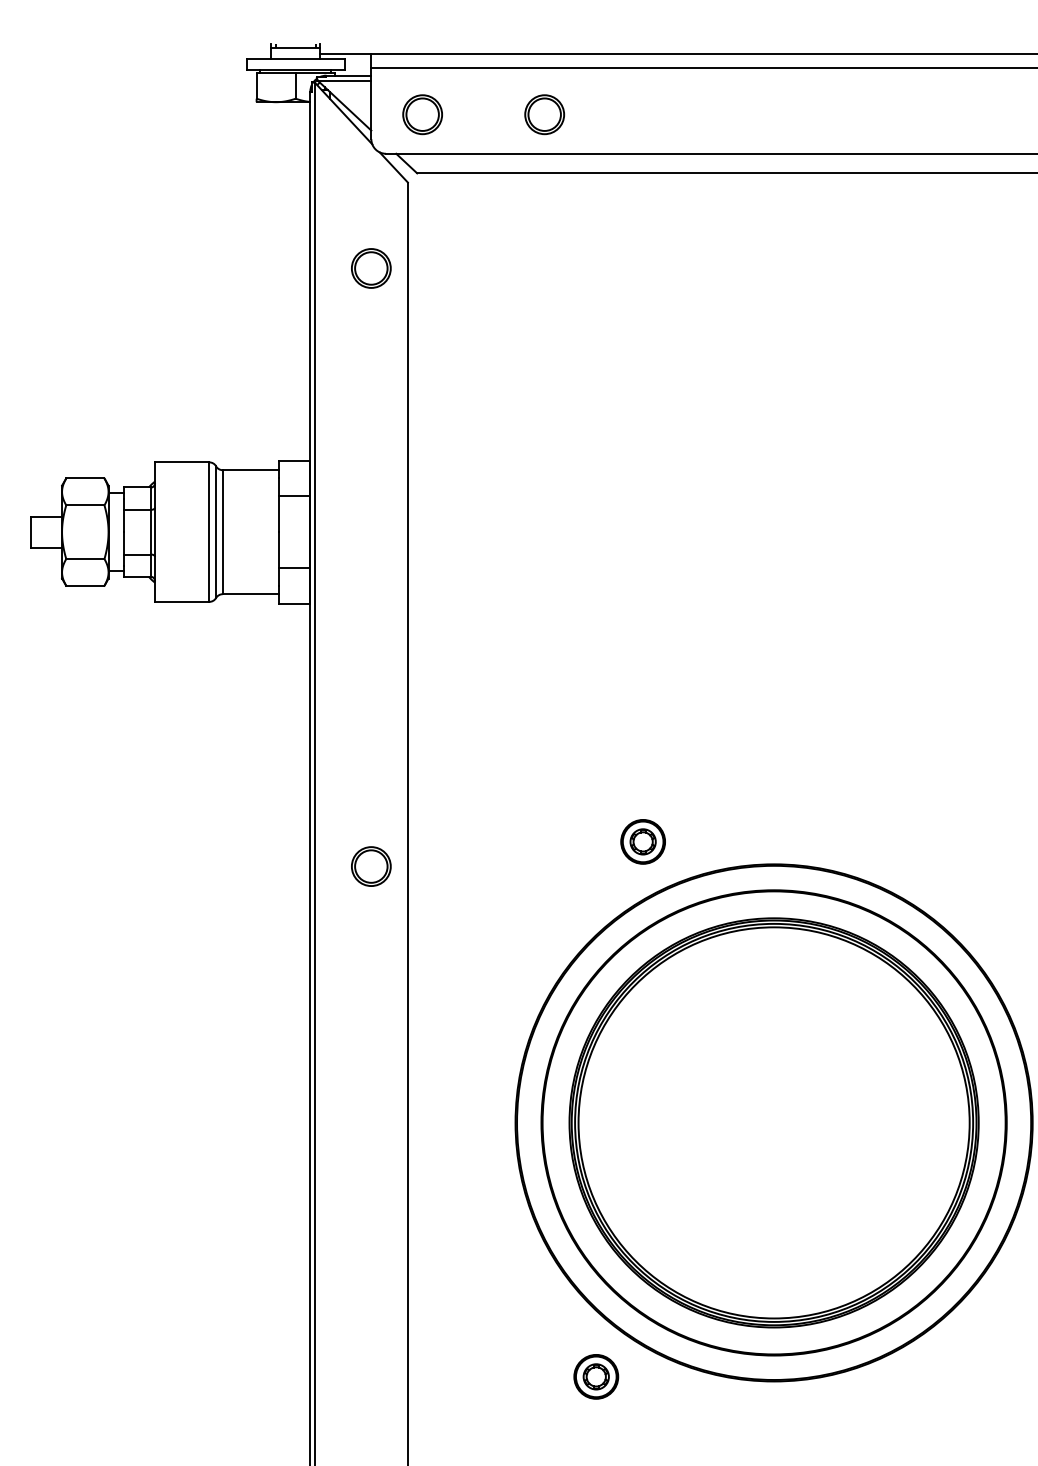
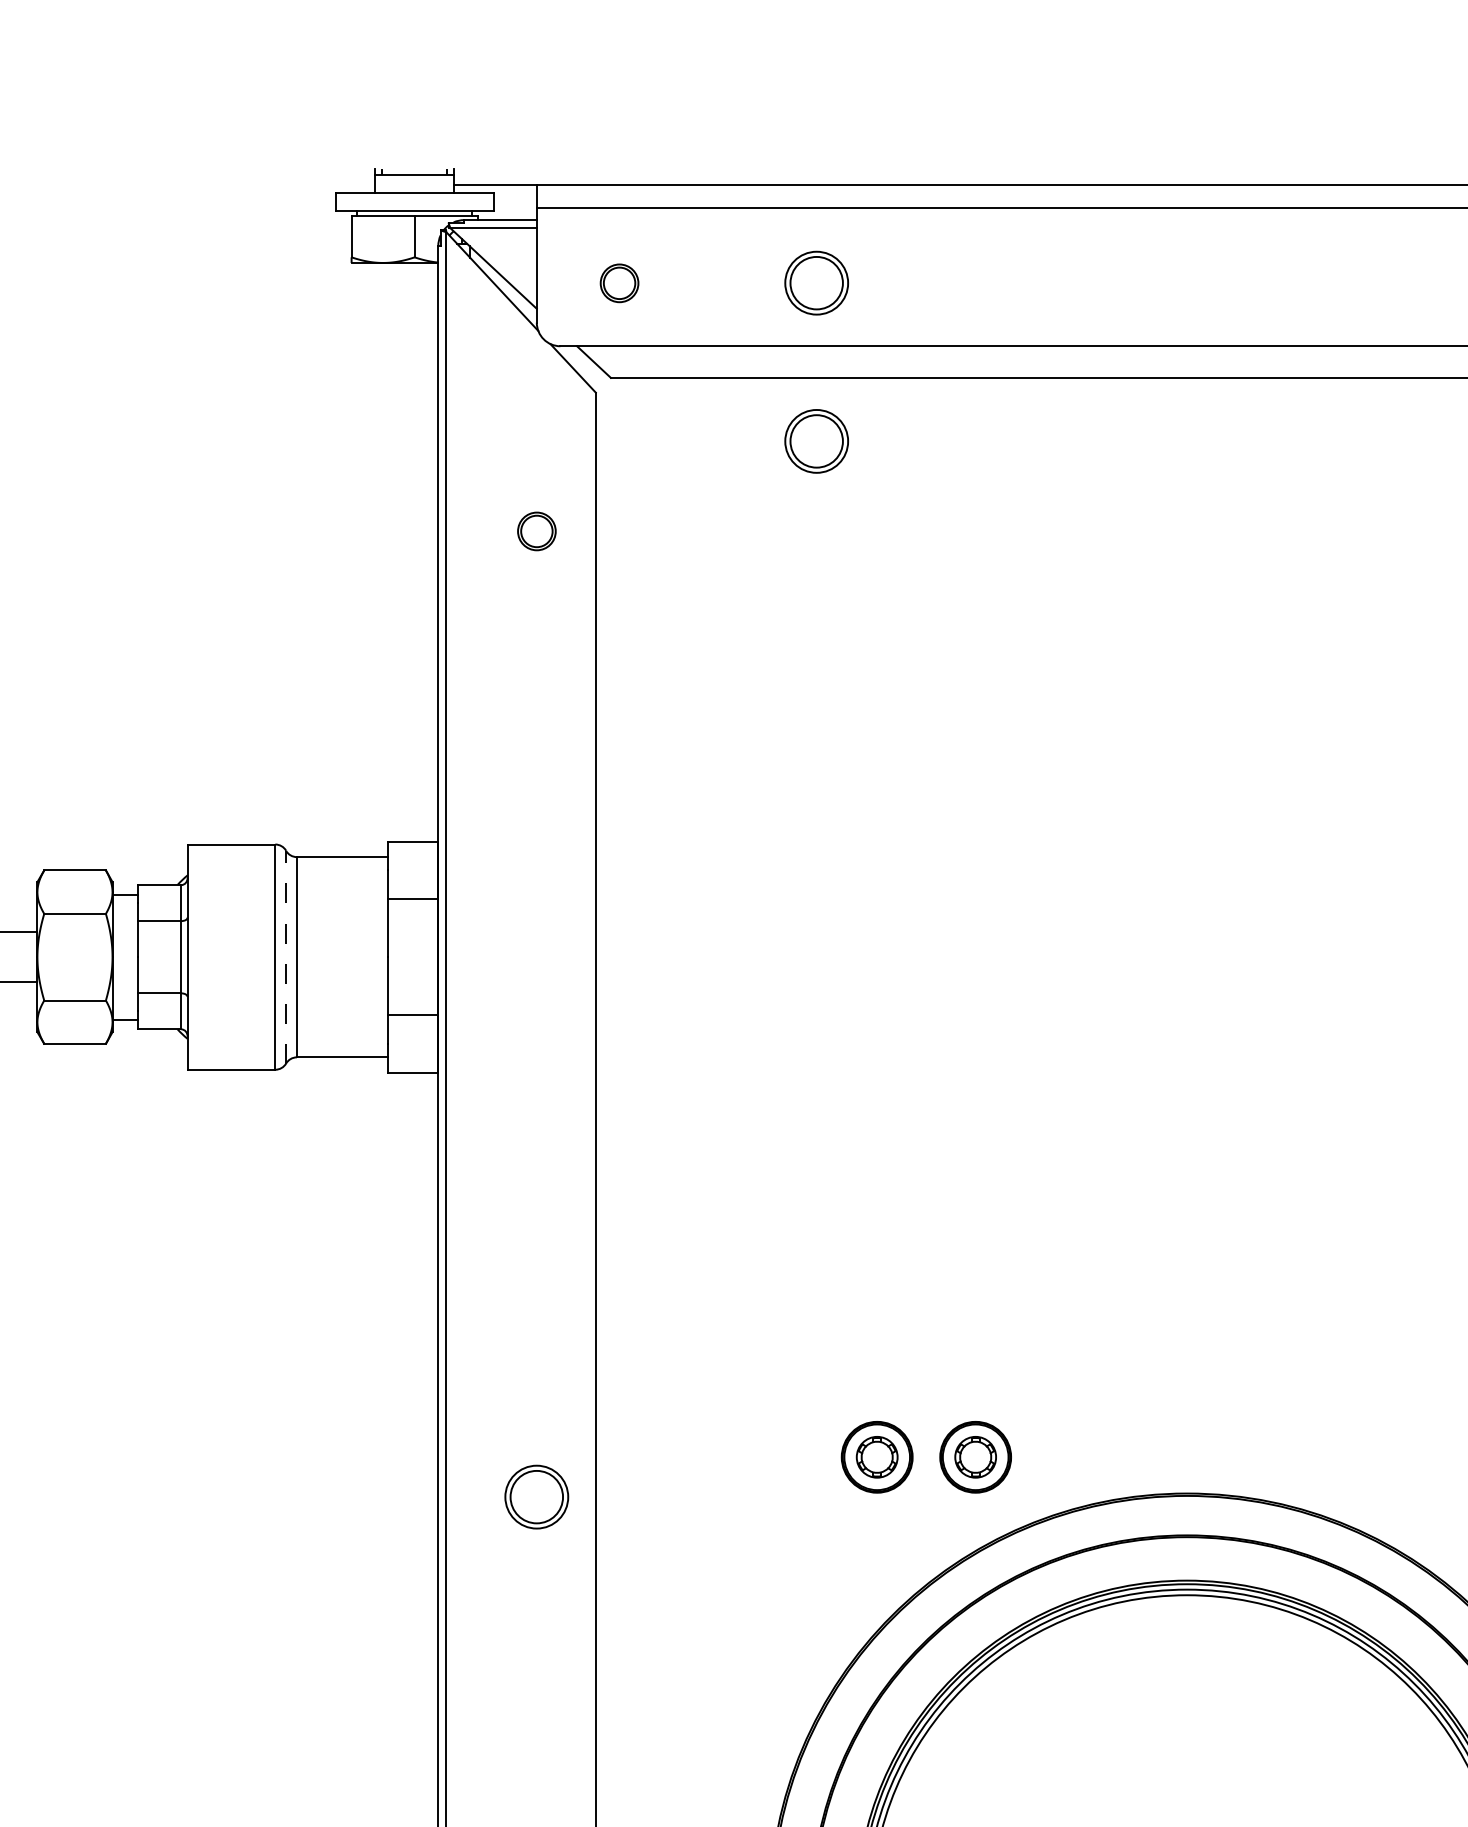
part: (422, 114) -> (619, 282), size x0.6
part: (544, 212) -> (816, 441), added
part: (371, 268) -> (537, 531), size x0.6
line: (216, 532) -> (286, 957), solid -> dashed
part: (581, 841) -> (876, 1456), added

